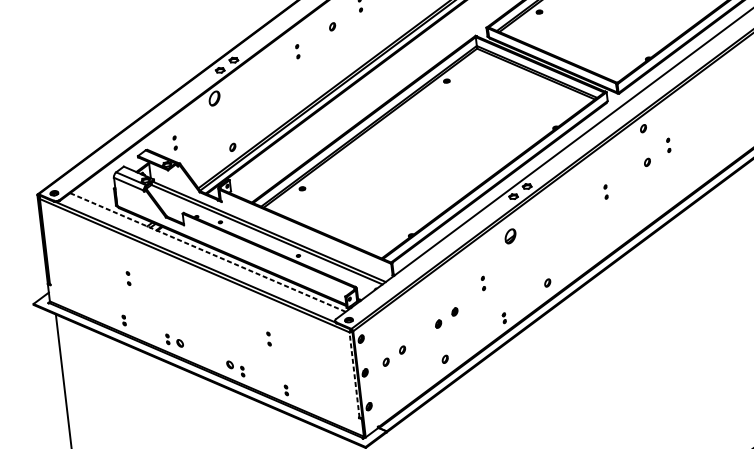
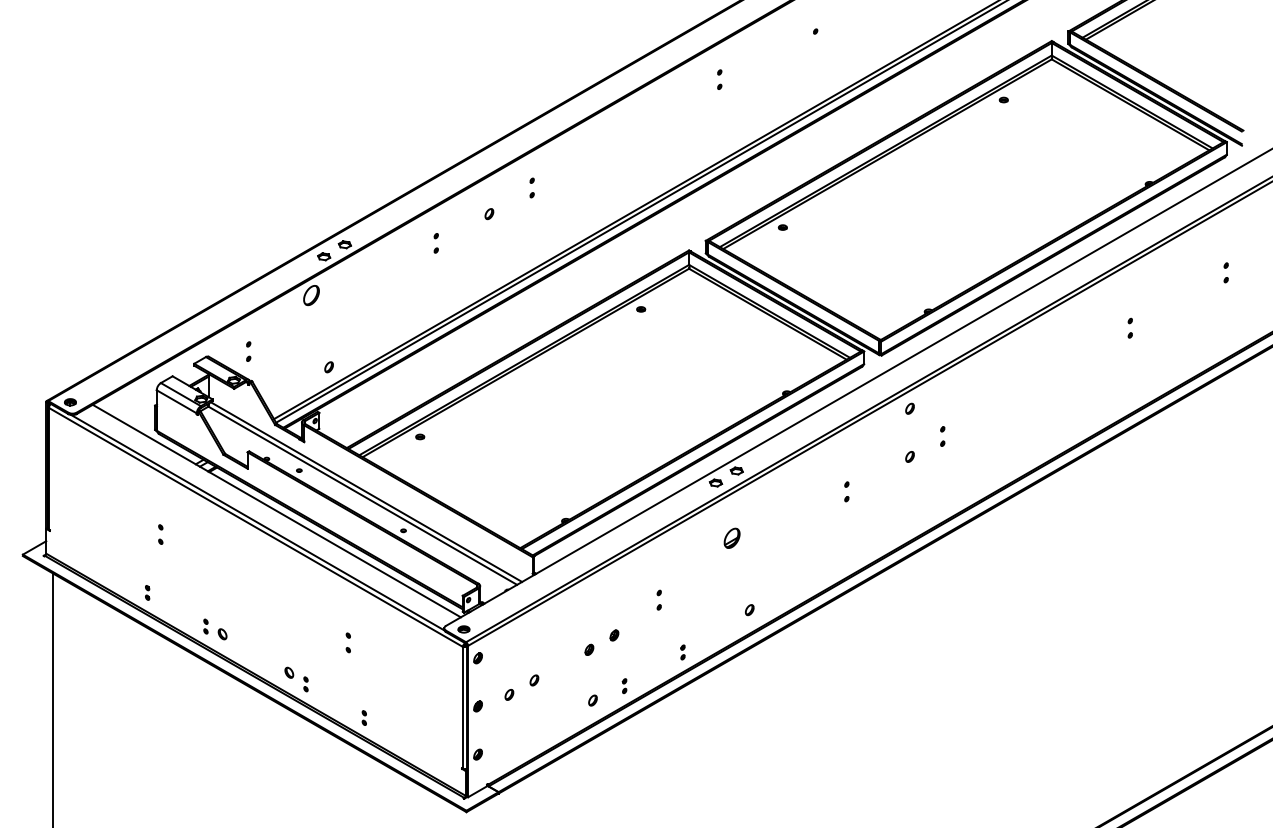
part: (510, 235) -> (731, 537), moved
line: (207, 252) -> (276, 511), dashed -> solid
part: (466, 346) -> (624, 686), added
line: (354, 374) -> (462, 707), dashed -> solid

